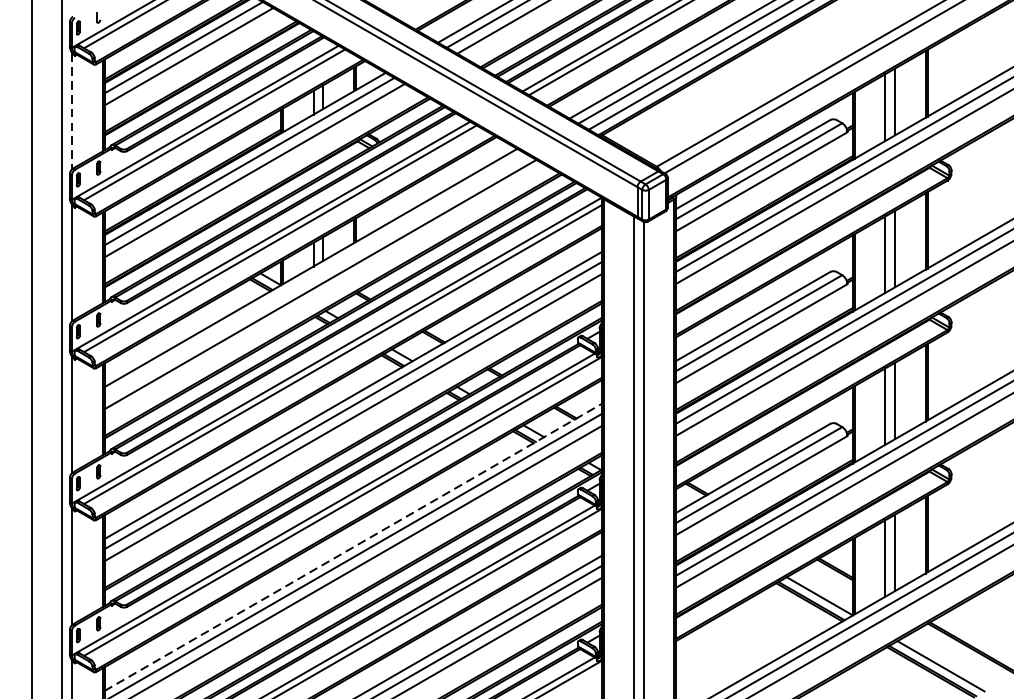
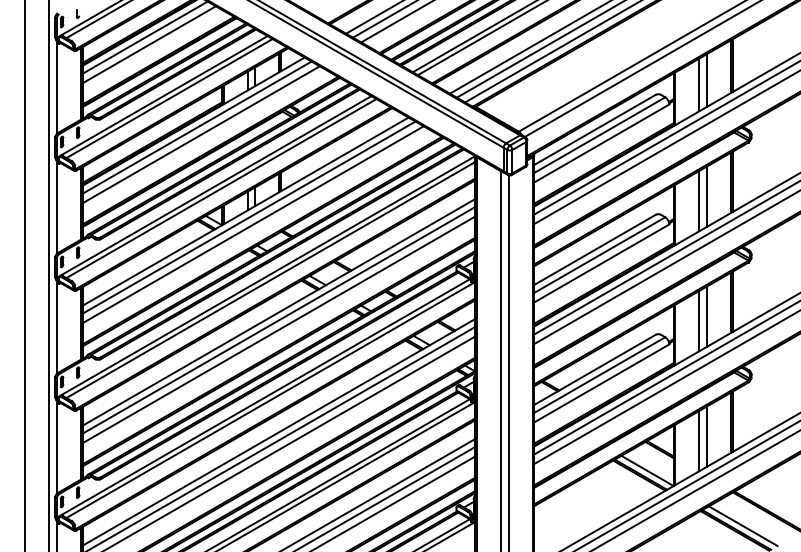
line: (72, 110) -> (57, 87), dashed -> solid
line: (314, 275) -> (248, 217), added
line: (353, 547) -> (279, 432), dashed -> solid

